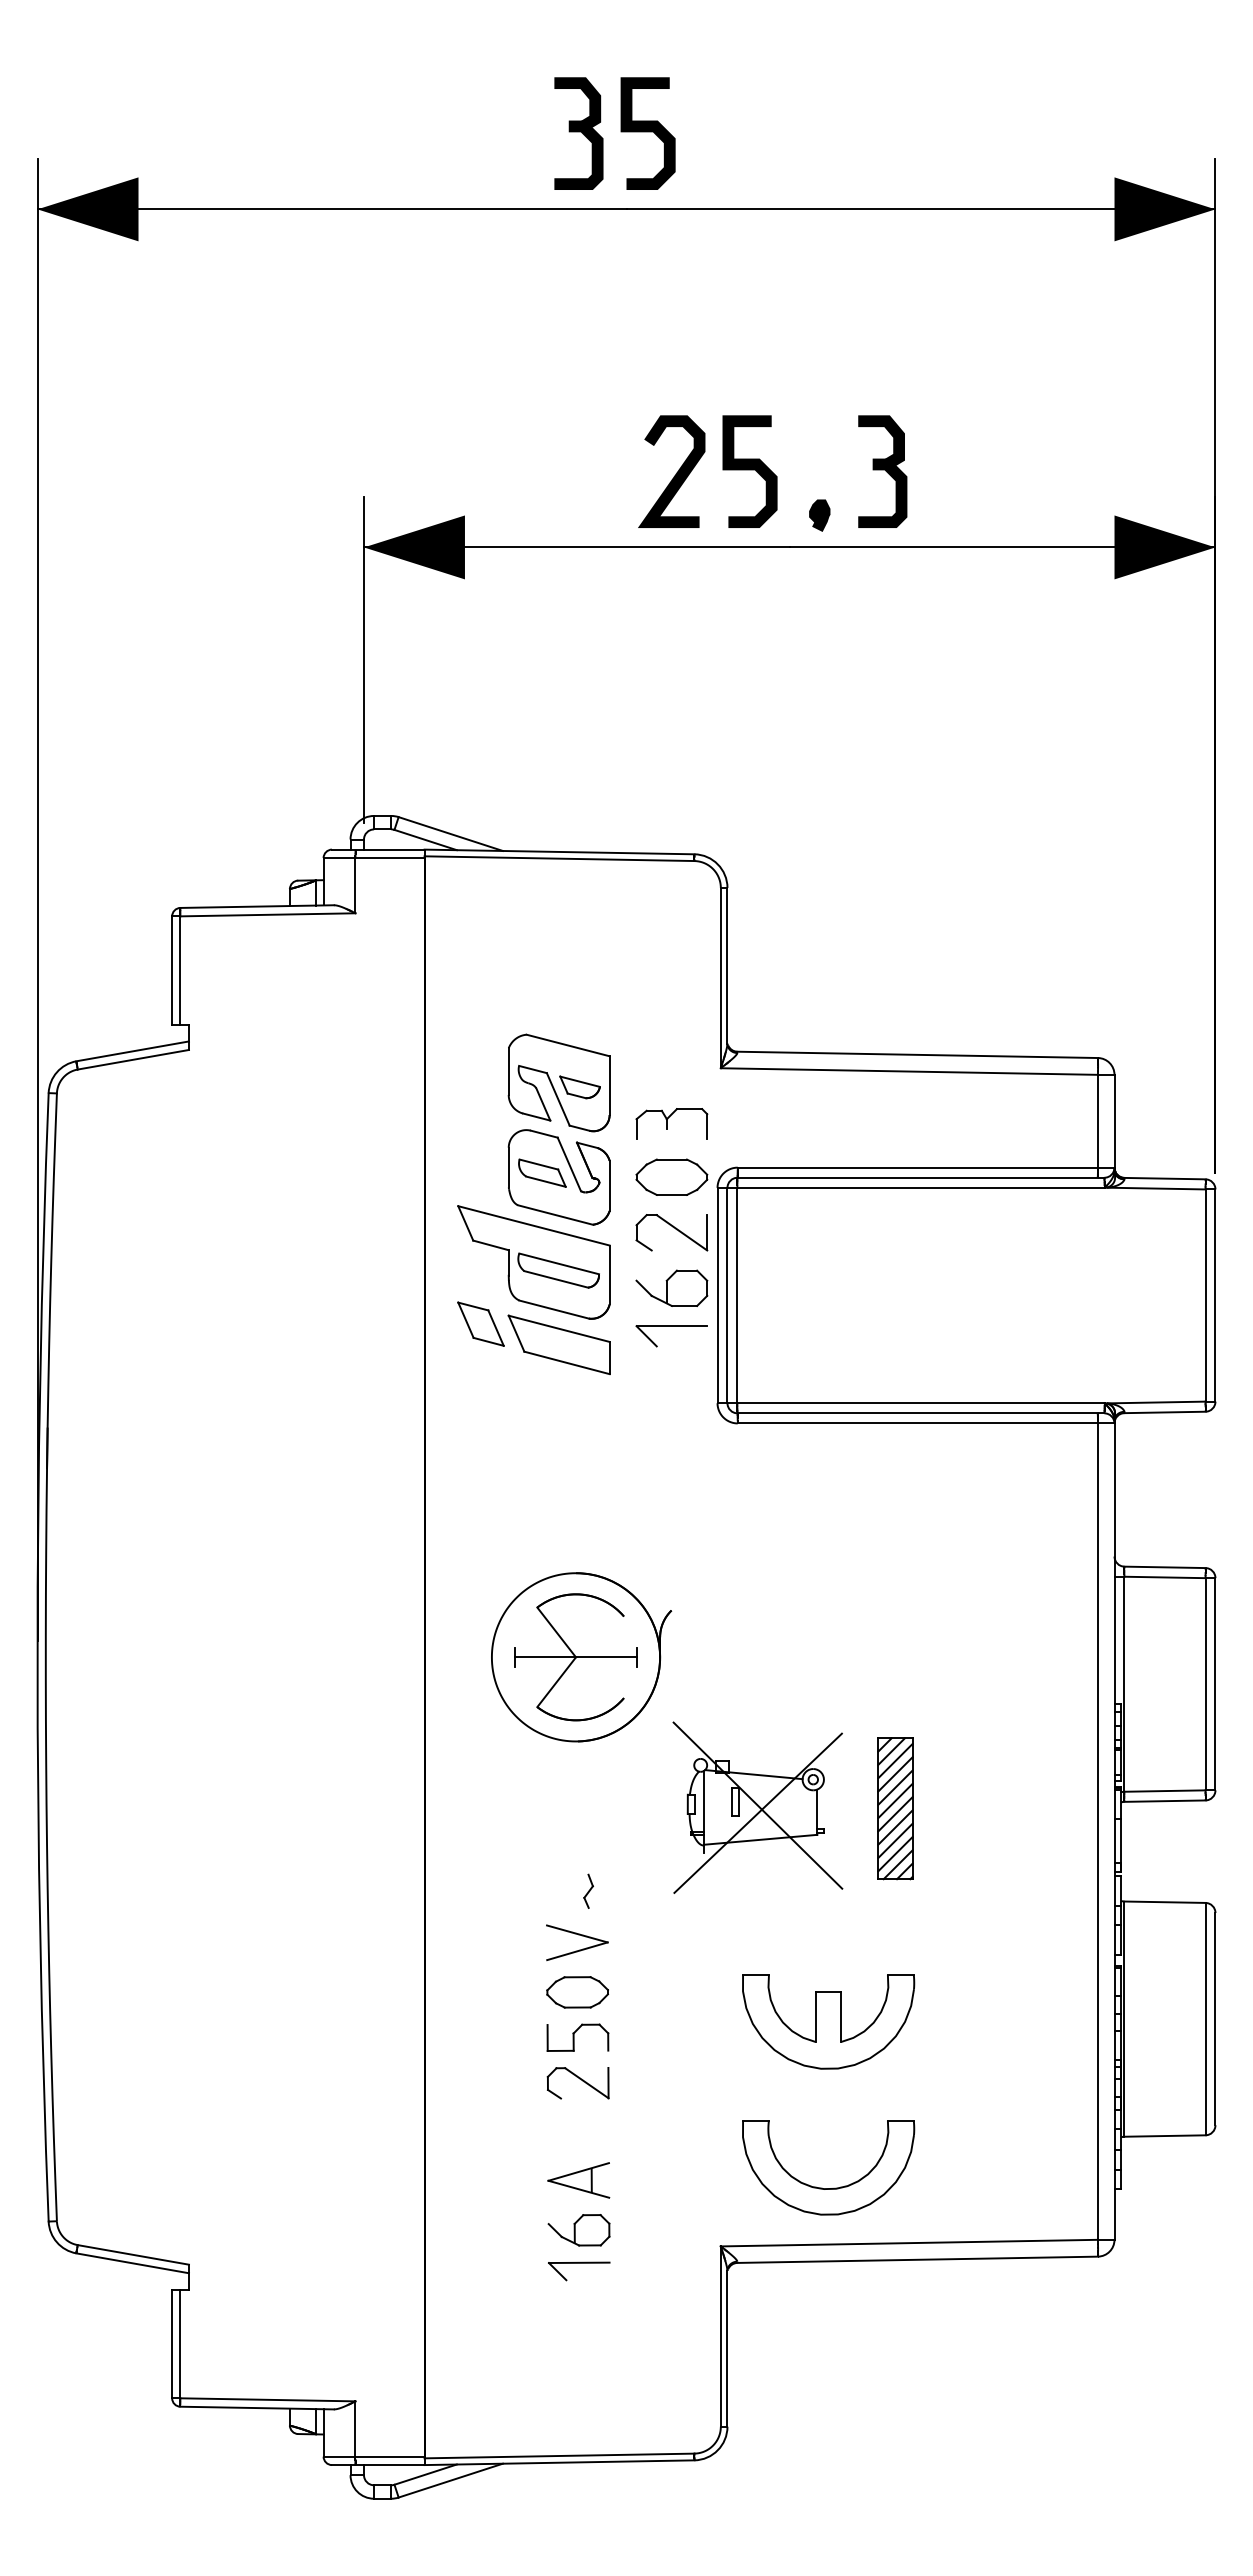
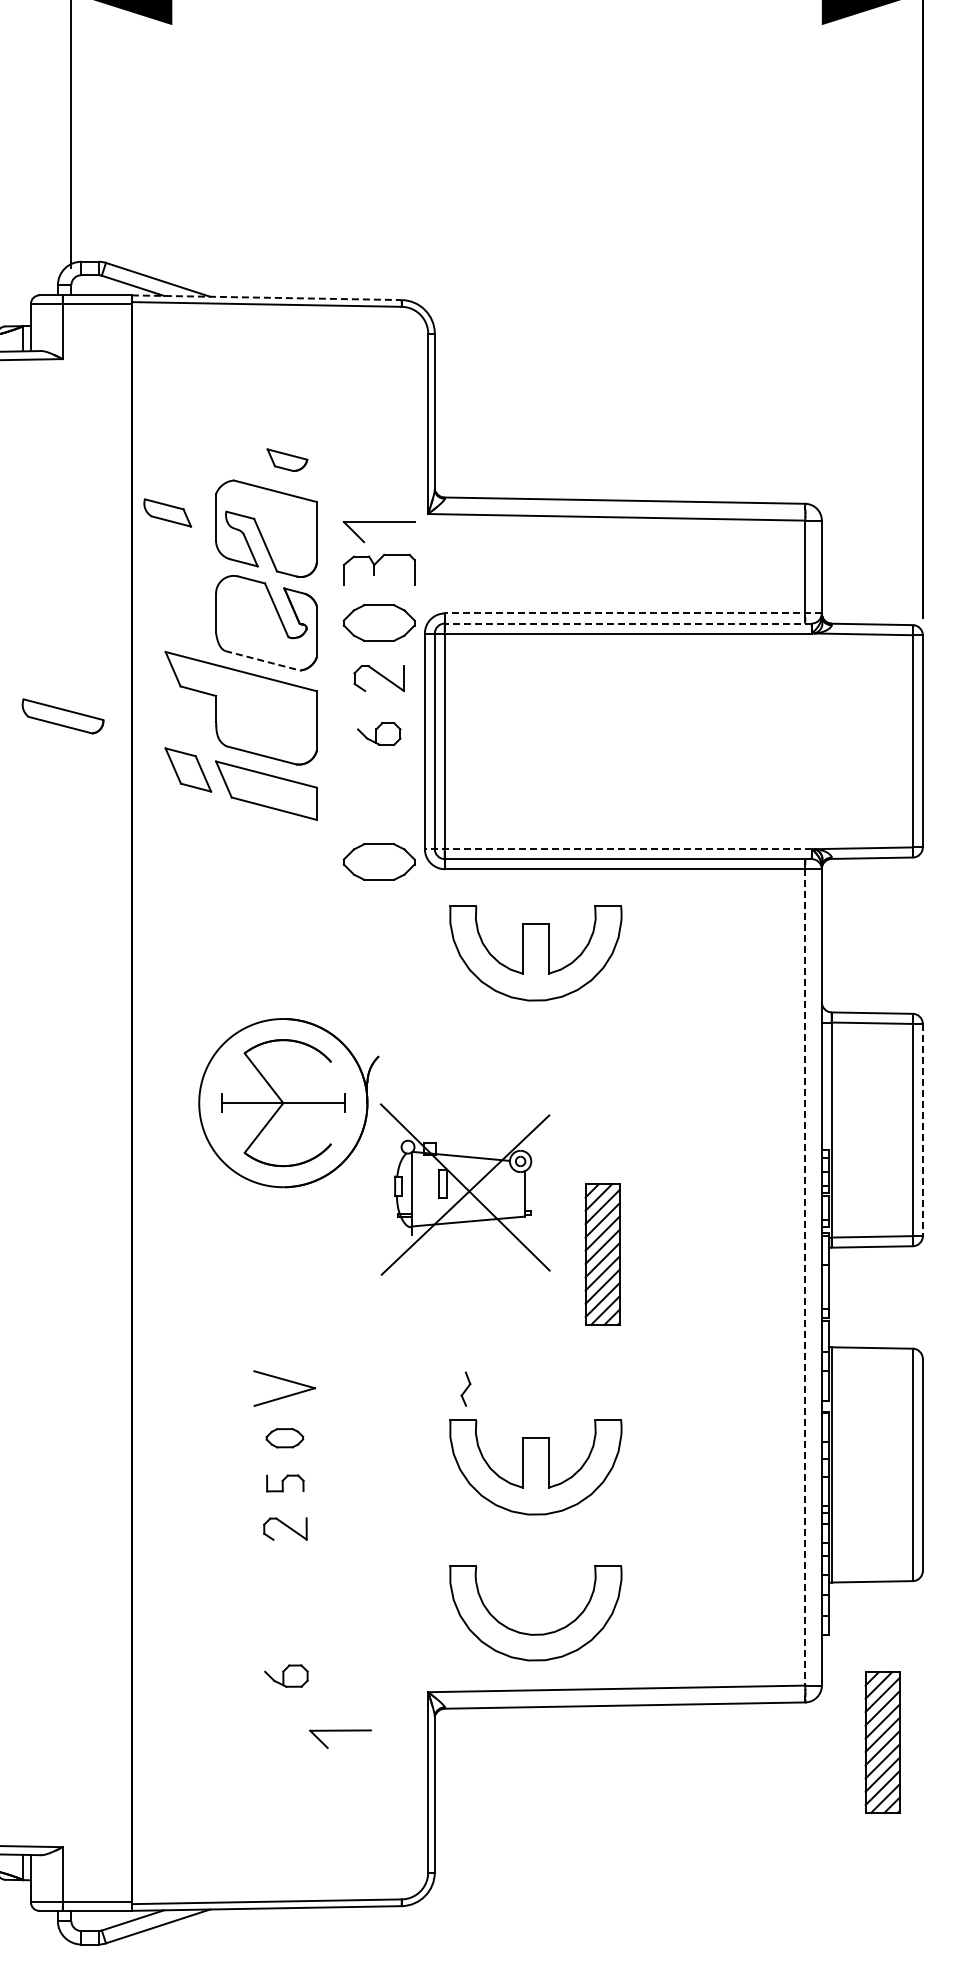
line: (559, 851) -> (266, 297), solid -> dashed
part: (579, 1087) -> (286, 460), moved
line: (925, 1167) -> (632, 613), solid -> dashed
part: (542, 1172) -> (167, 512), moved
line: (920, 1177) -> (627, 623), solid -> dashed
line: (555, 1215) -> (262, 661), solid -> dashed
part: (671, 1232) -> (378, 678), size x0.7
part: (558, 1270) -> (62, 716), moved
part: (671, 1287) -> (378, 733), size x0.6
part: (671, 1326) -> (378, 522), moved
line: (911, 1403) -> (618, 849), solid -> dashed
part: (671, 1415) -> (378, 861), added
part: (828, 1507) -> (535, 953), added
line: (1215, 1684) -> (922, 1130), solid -> dashed
part: (757, 1807) -> (464, 1189), moved
line: (1097, 1831) -> (804, 1277), solid -> dashed
part: (588, 1890) -> (465, 1388), moved
part: (577, 1992) -> (284, 1438), size x0.6
part: (577, 2037) -> (284, 1483), size x0.6
part: (577, 2083) -> (284, 1529), size x0.7
part: (578, 2180) -> (285, 1626), removed
part: (578, 2230) -> (285, 1676), size x0.7
part: (579, 2263) -> (340, 1731), moved
part: (1175, 2296) -> (882, 1742), added

